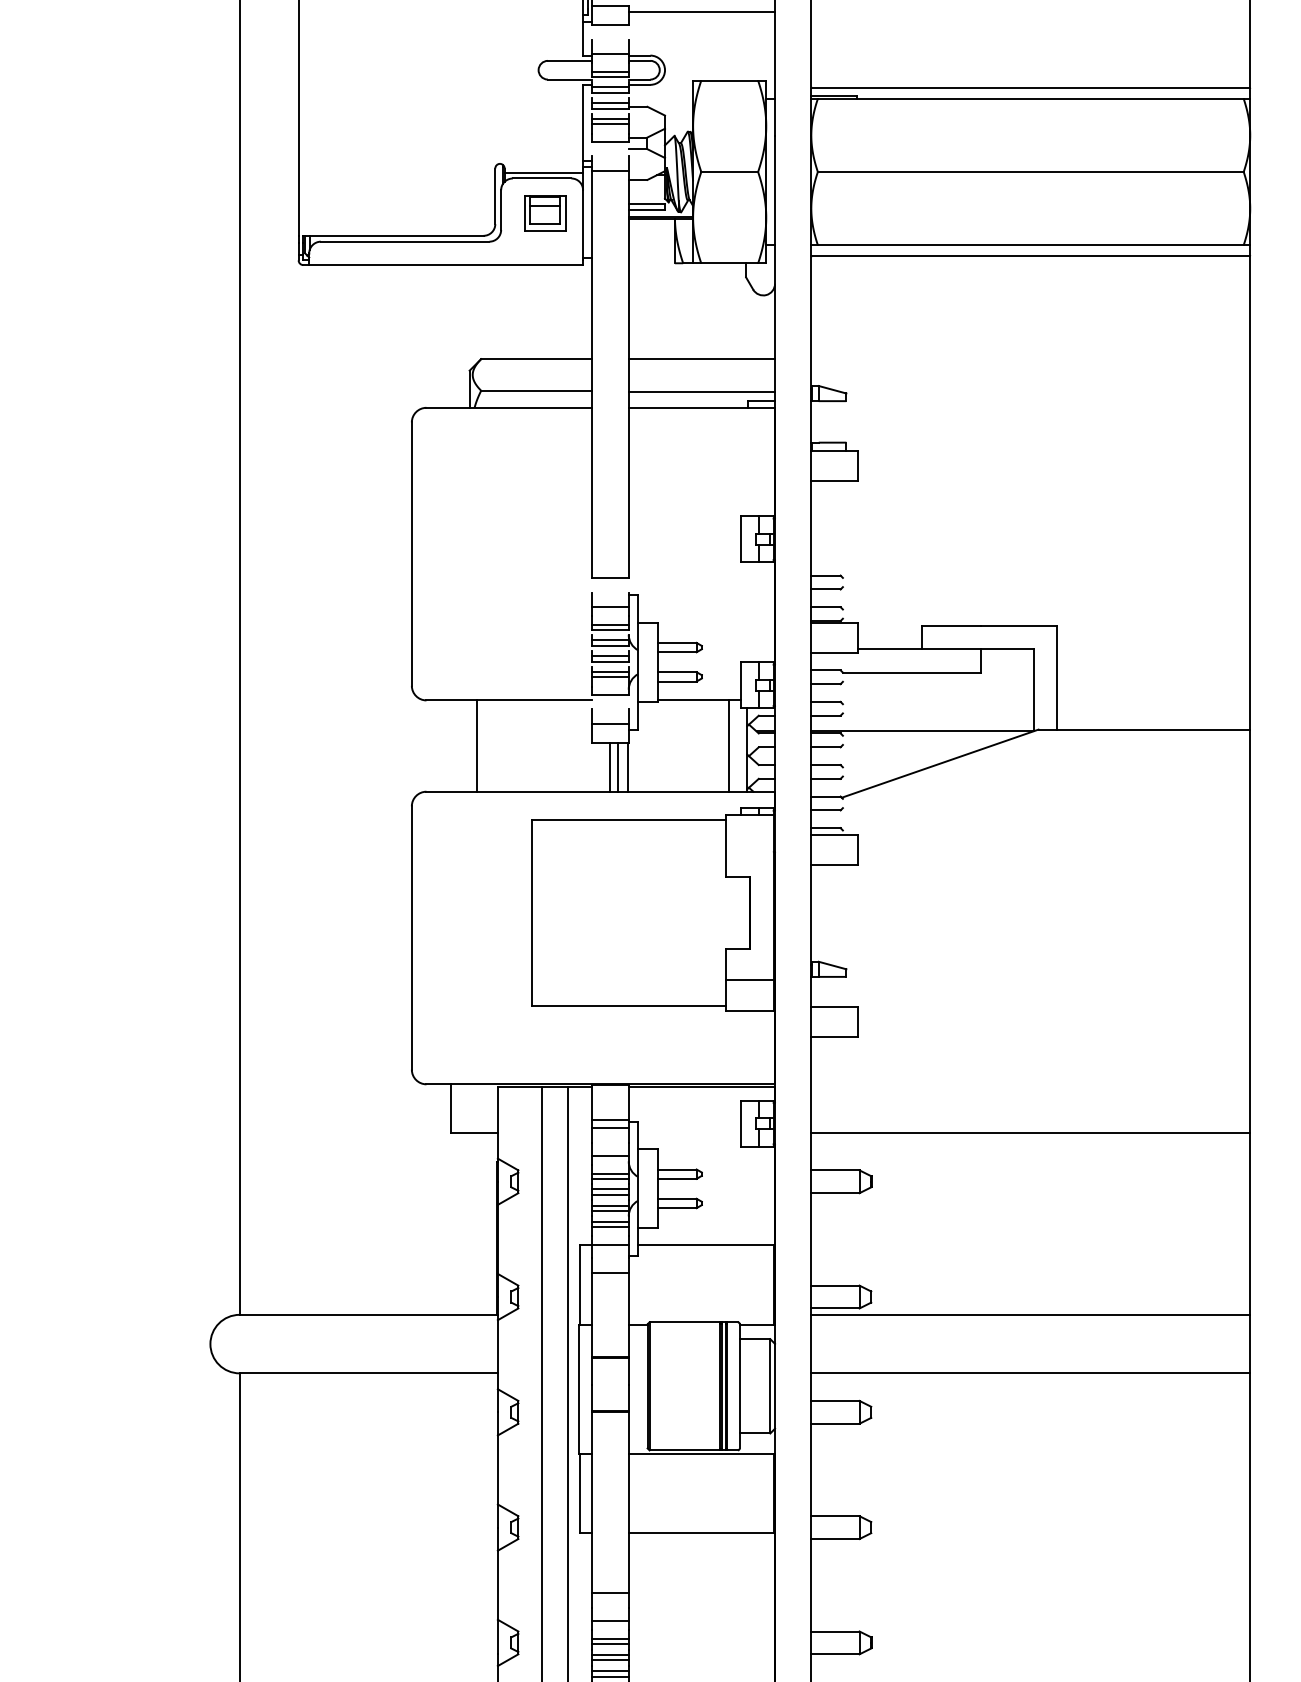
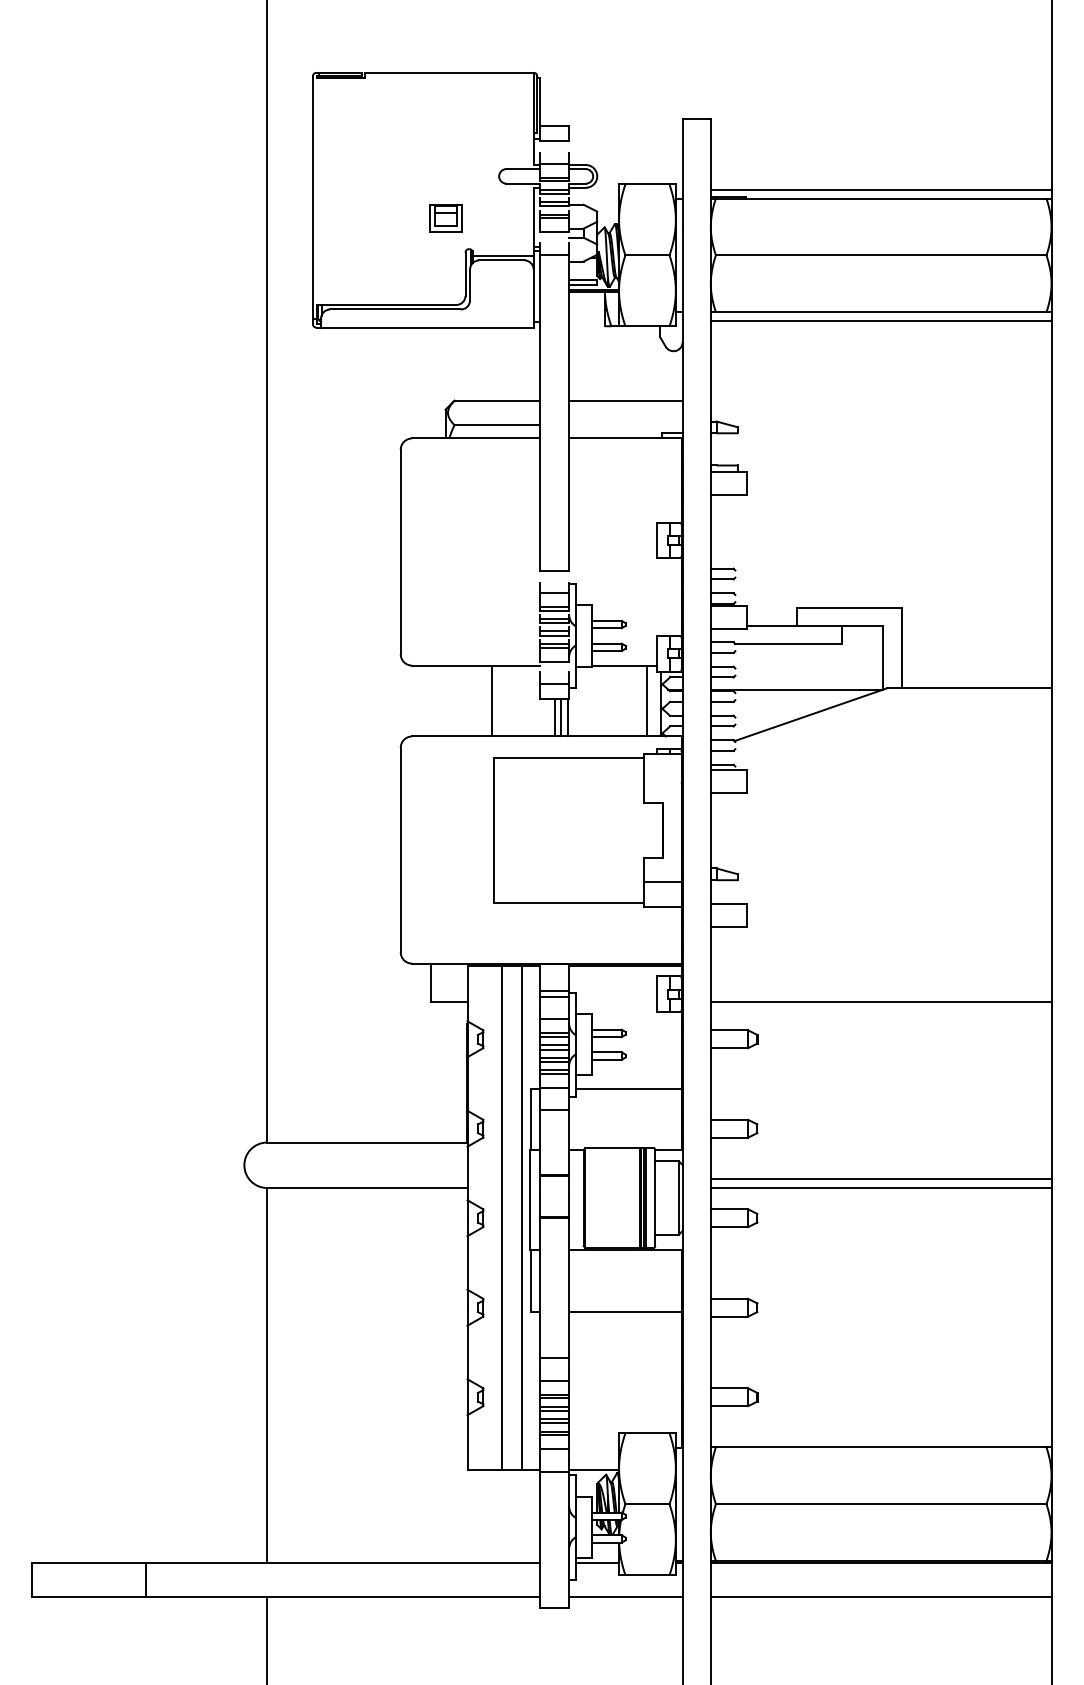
line: (701, 12) -> (625, 131), removed
part: (544, 213) -> (445, 218), moved
line: (701, 391) -> (625, 425), removed
line: (475, 745) -> (491, 700), moved
line: (1029, 1314) -> (880, 1178), moved

